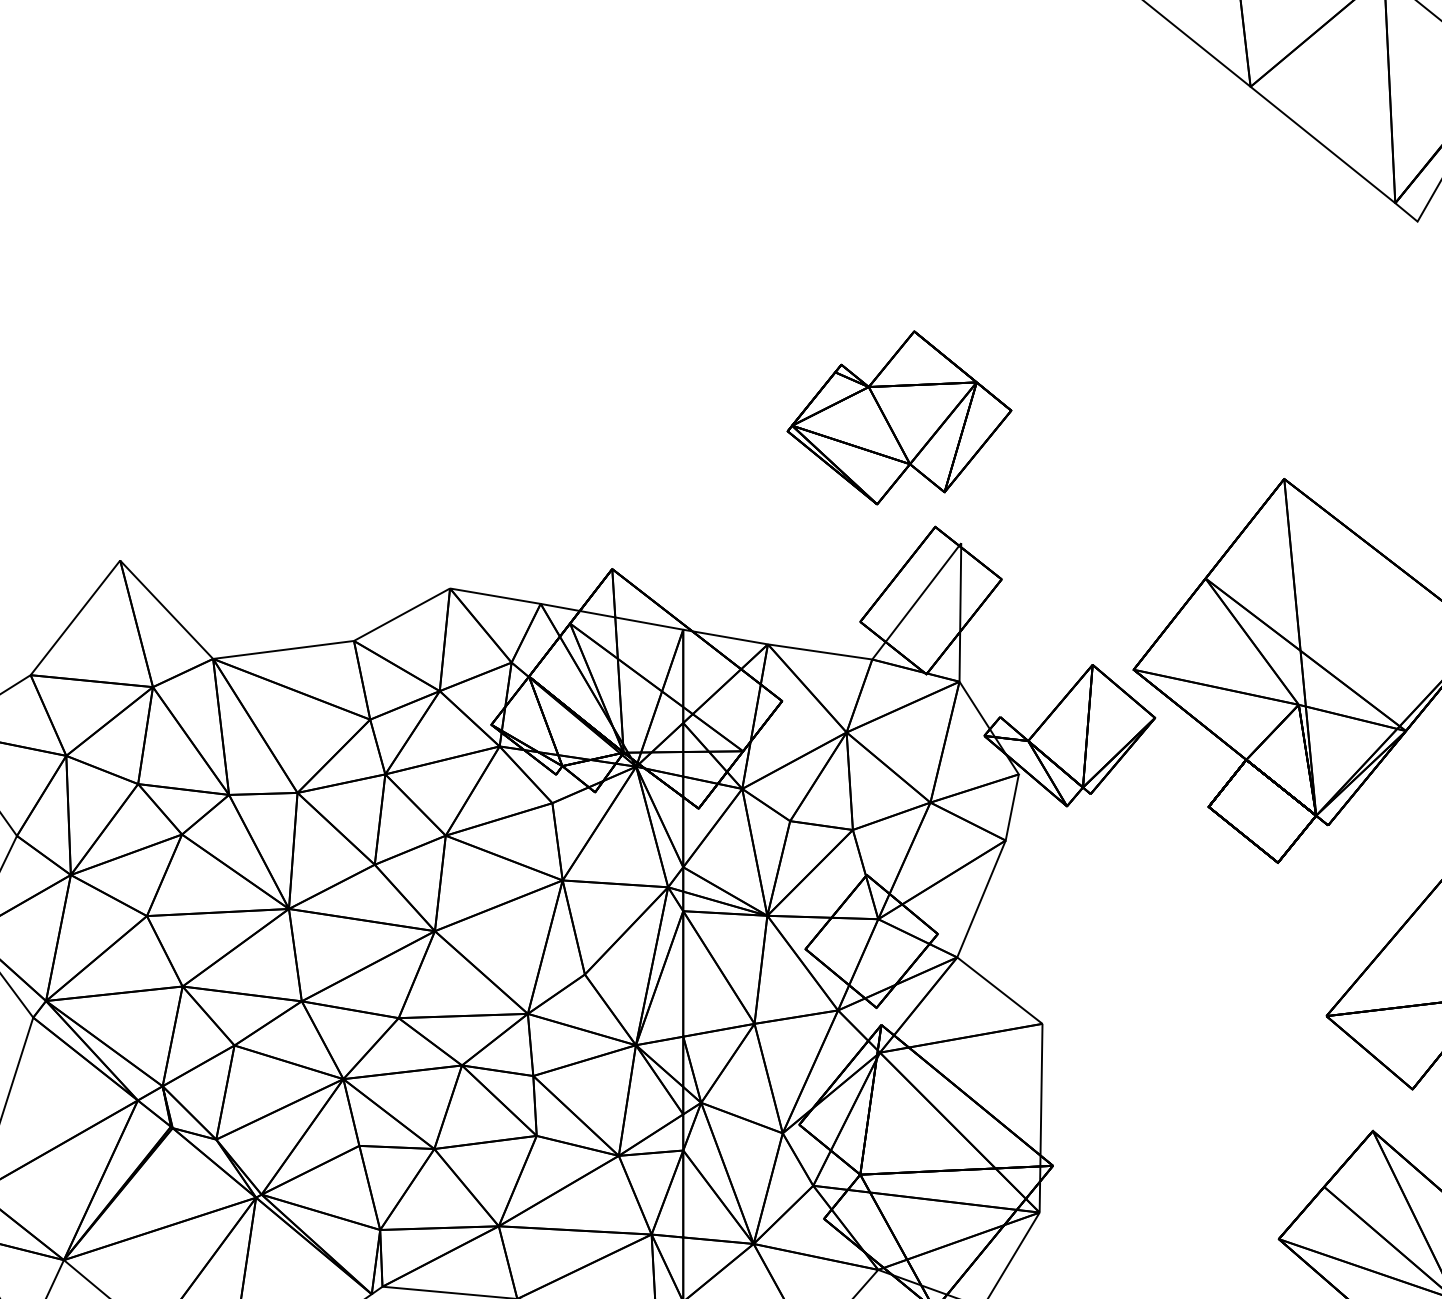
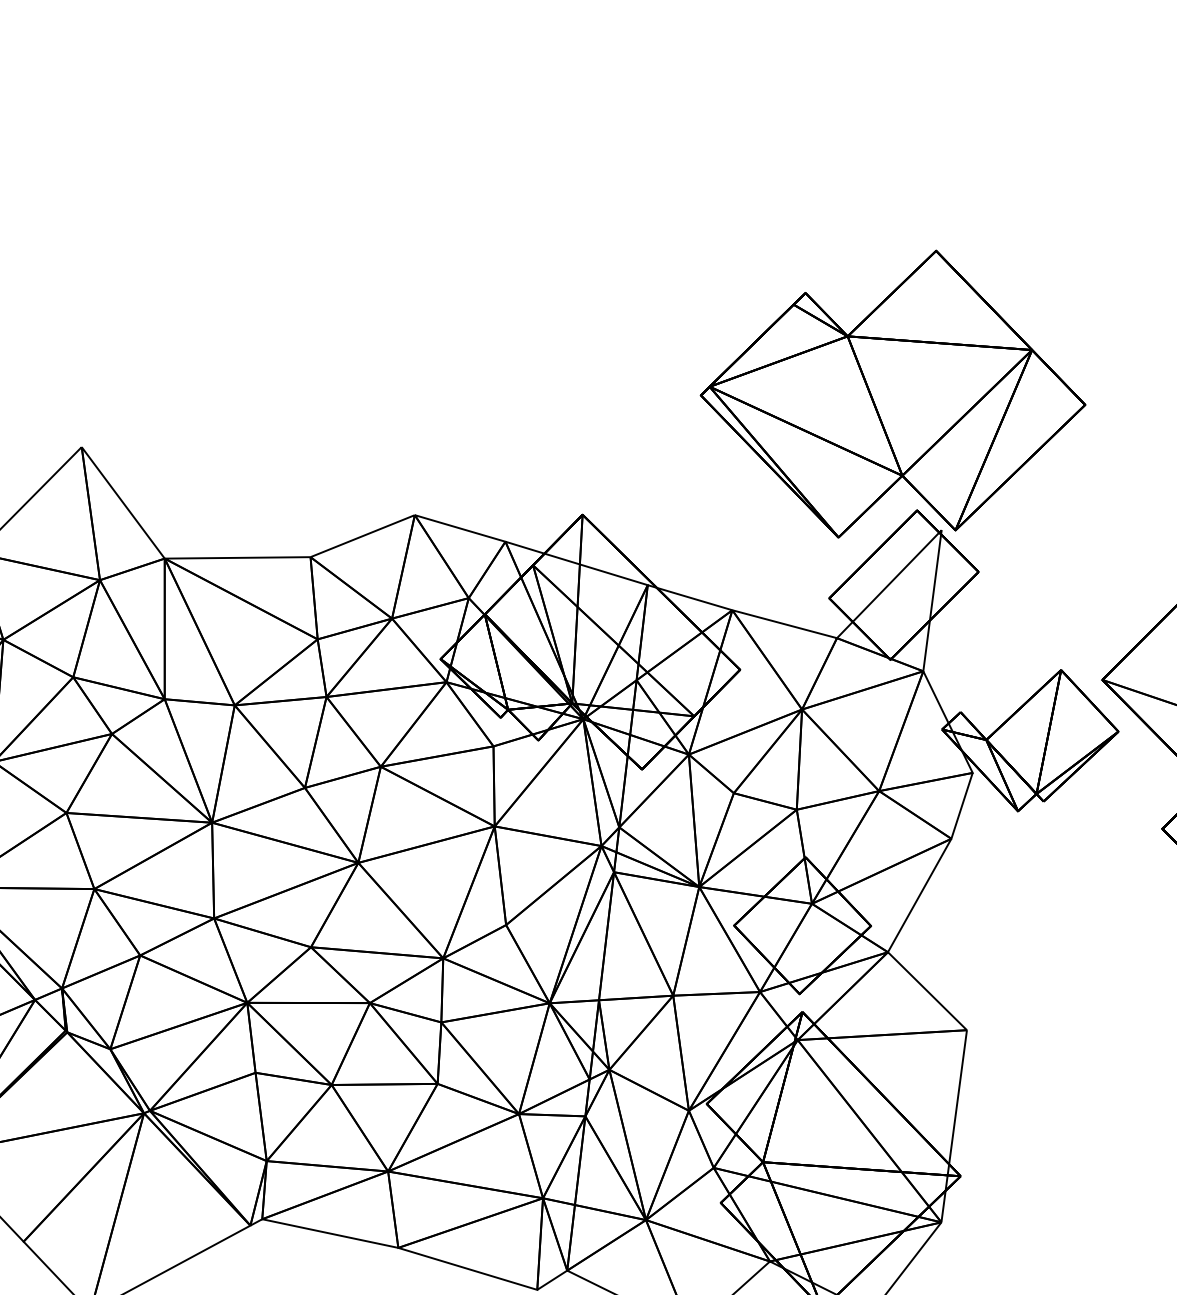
part: (899, 417) -> (893, 394), size x1.67

